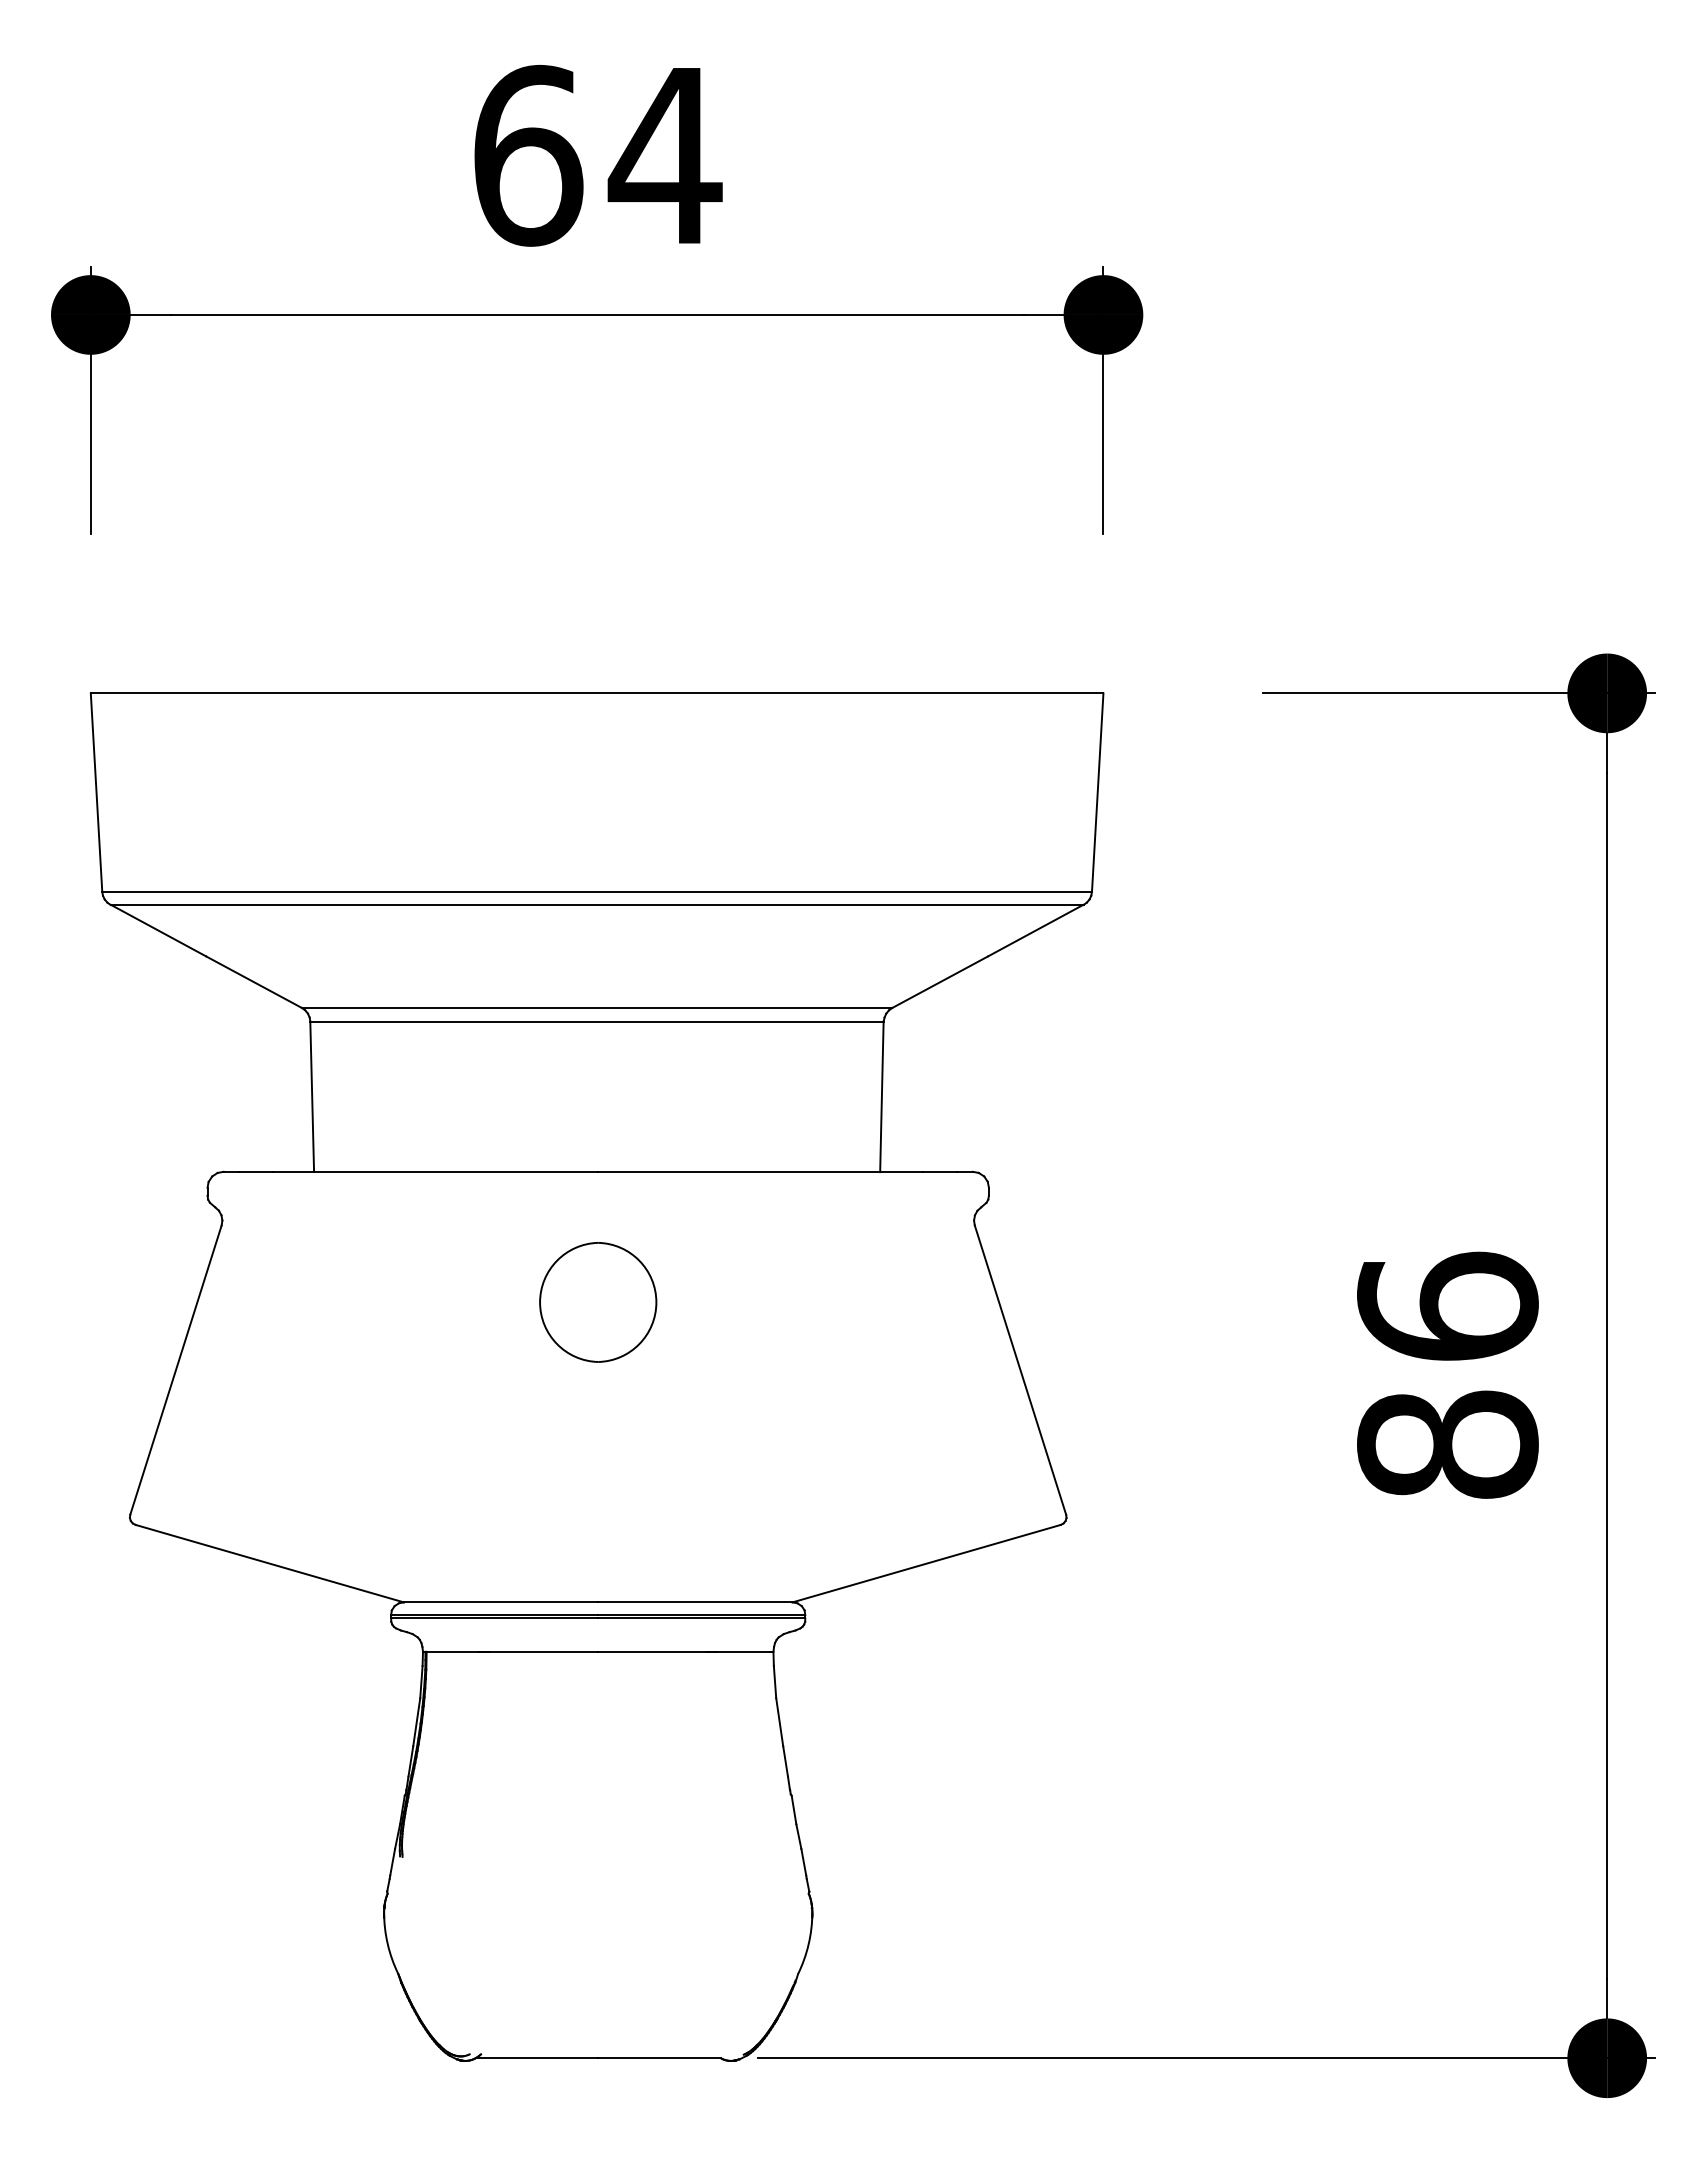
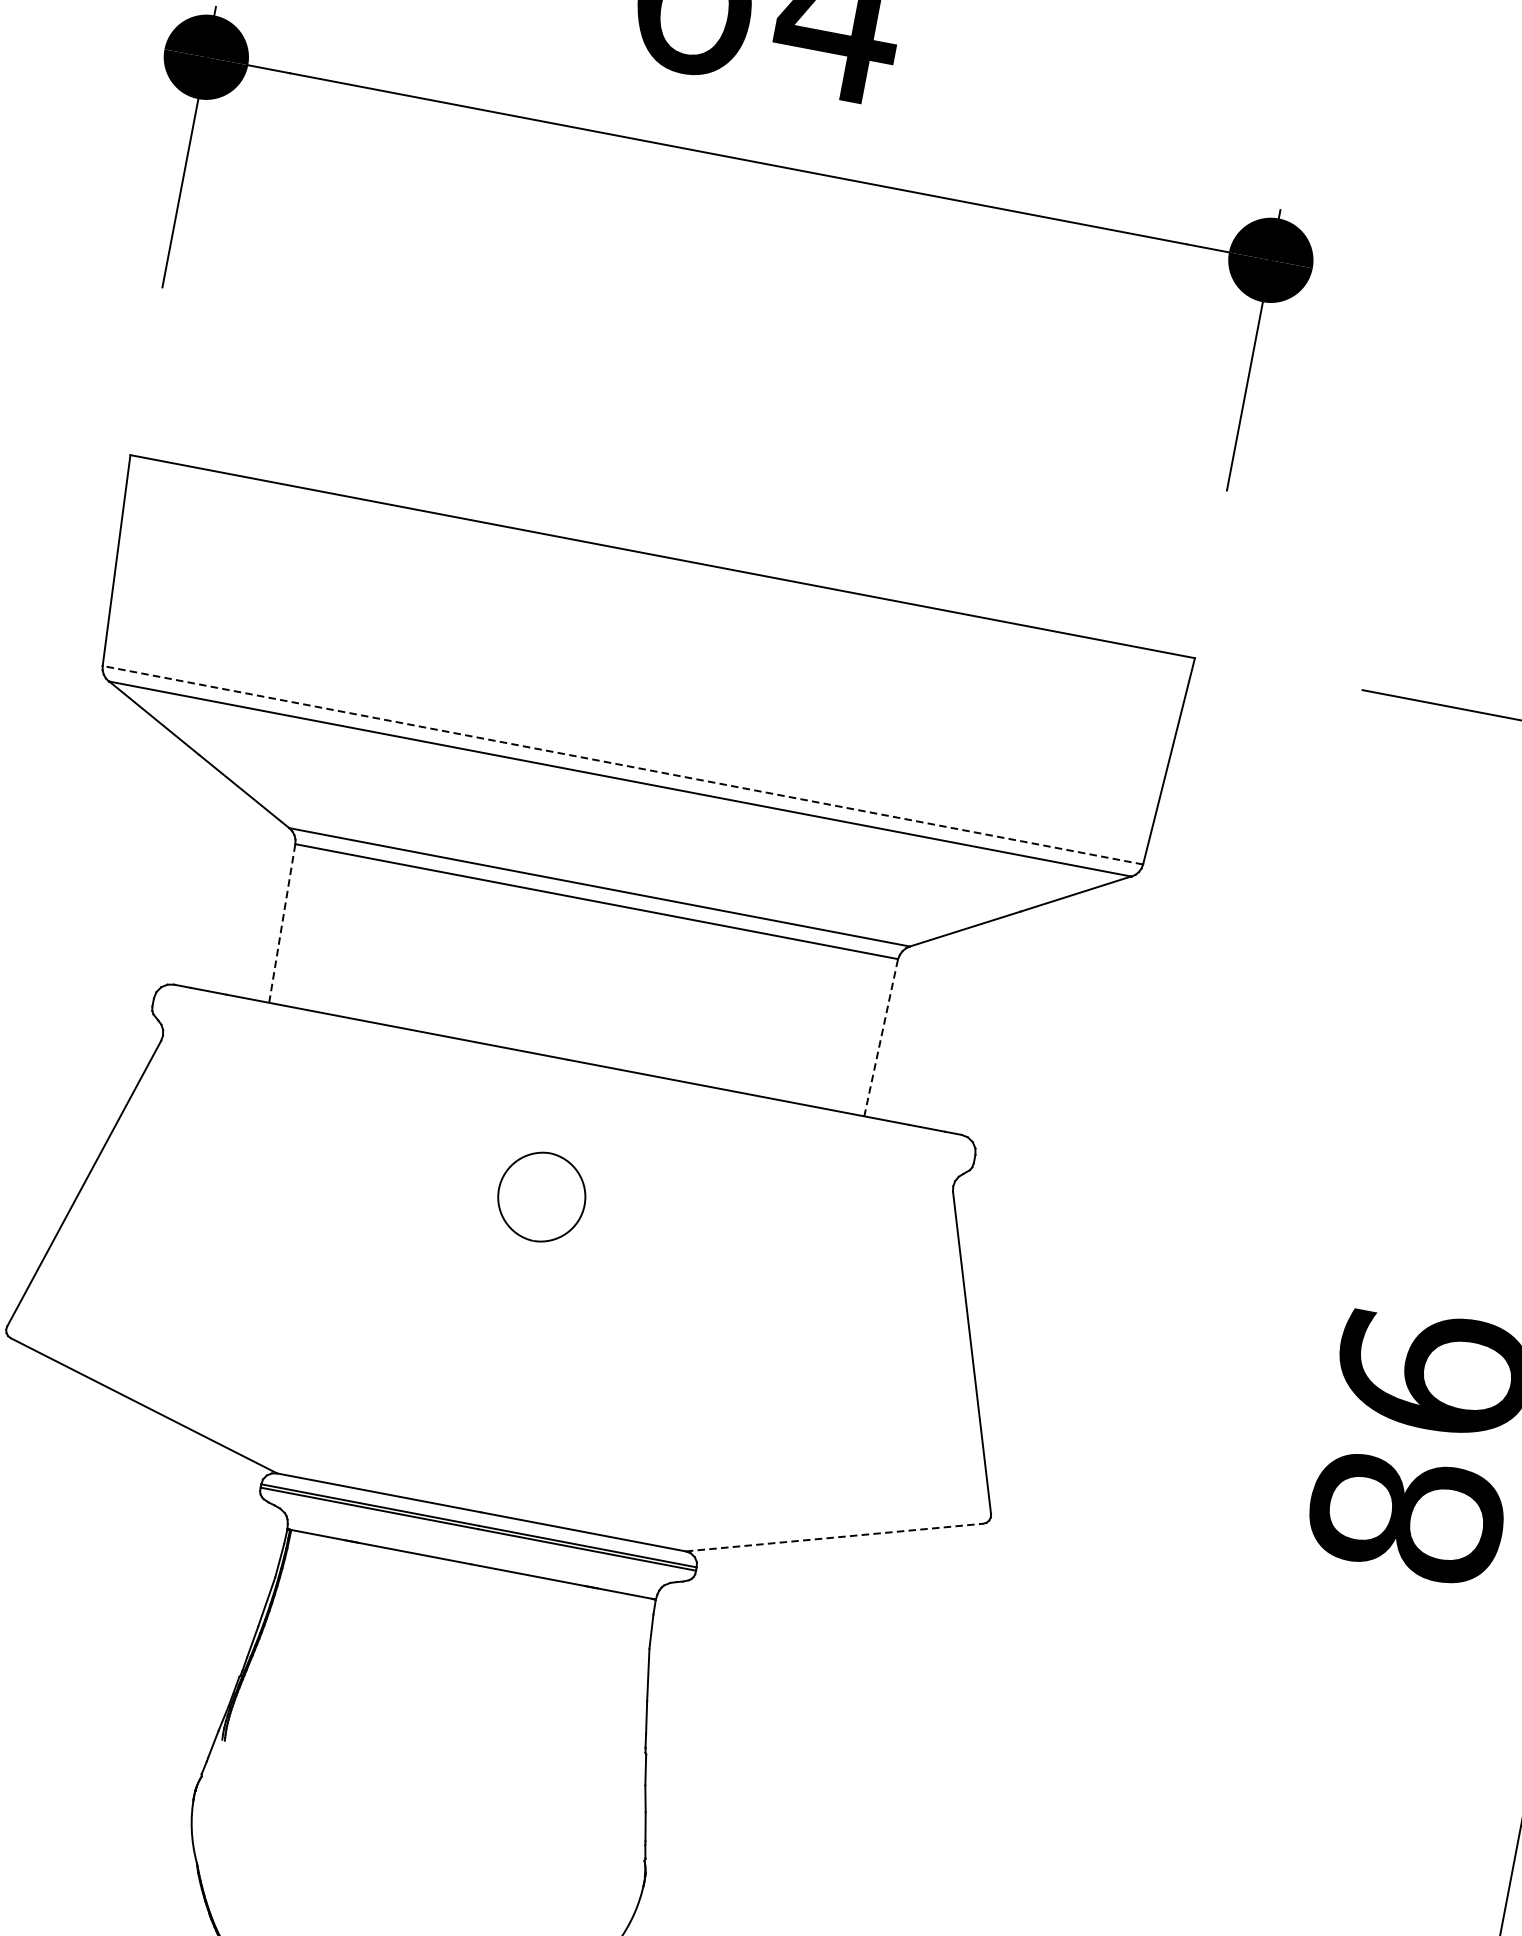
line: (597, 891) -> (623, 764), solid -> dashed
line: (312, 1096) -> (282, 923), solid -> dashed
line: (881, 1096) -> (880, 1037), solid -> dashed
part: (598, 1302) -> (541, 1197), size x0.7
line: (926, 1563) -> (834, 1537), solid -> dashed

